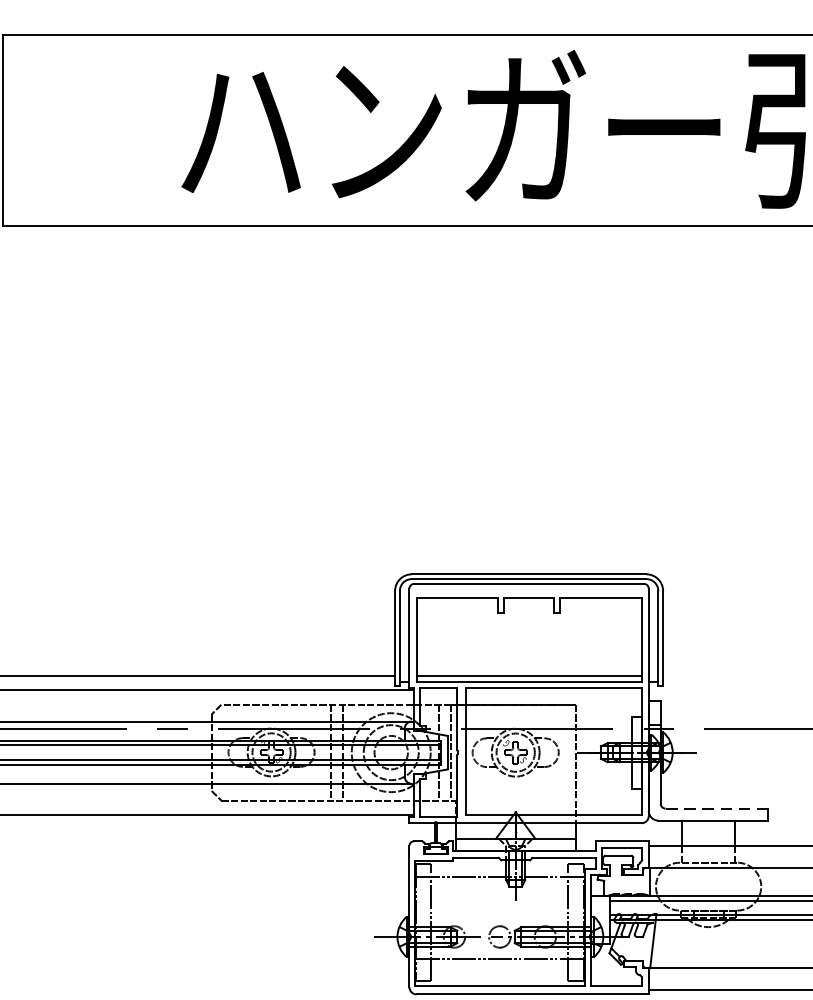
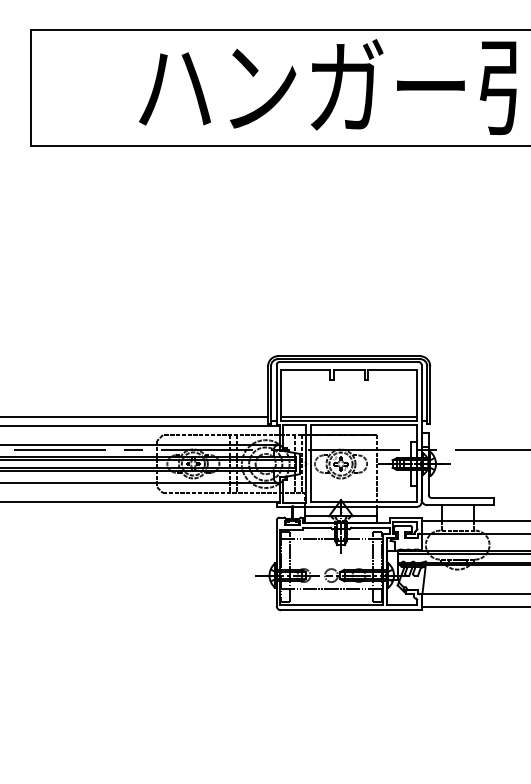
line: (716, 807) -> (462, 497), dashed -> solid

